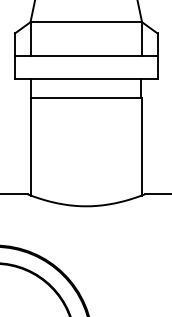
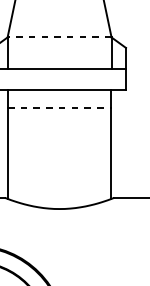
line: (86, 22) -> (59, 37), solid -> dashed
line: (86, 97) -> (59, 107), solid -> dashed

